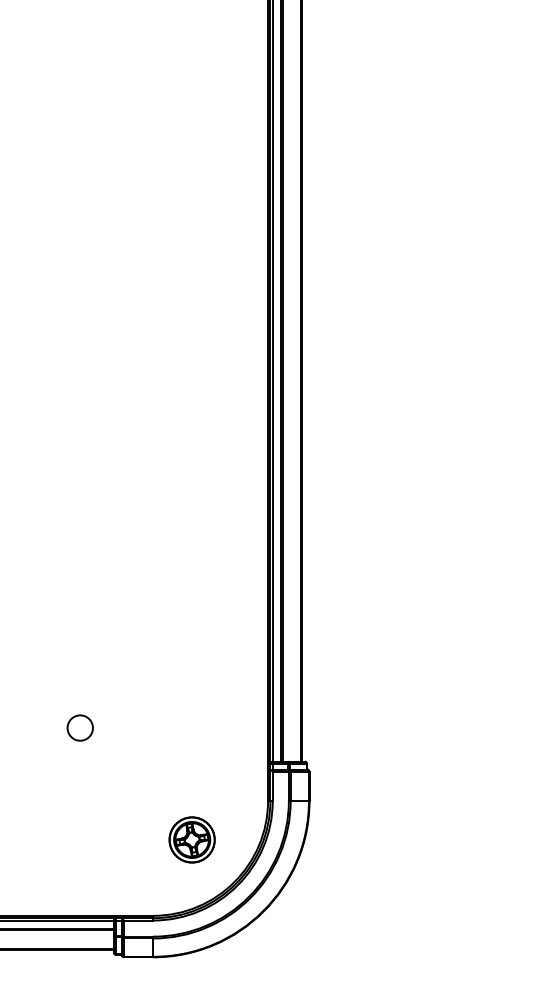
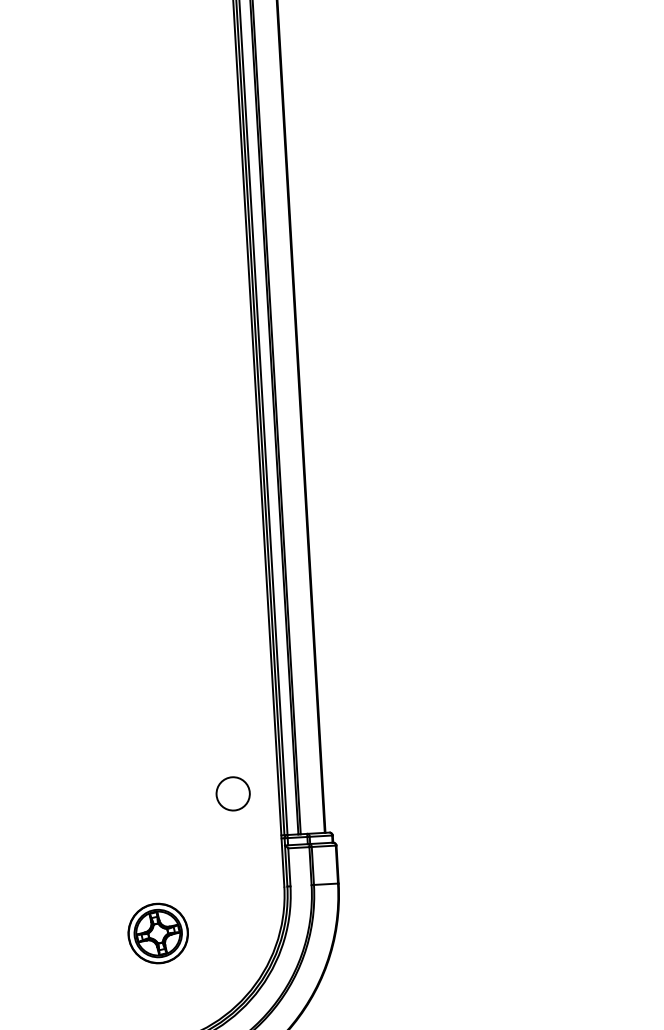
circle: (79, 727) -> (232, 793), moved
part: (191, 839) -> (157, 932), moved

